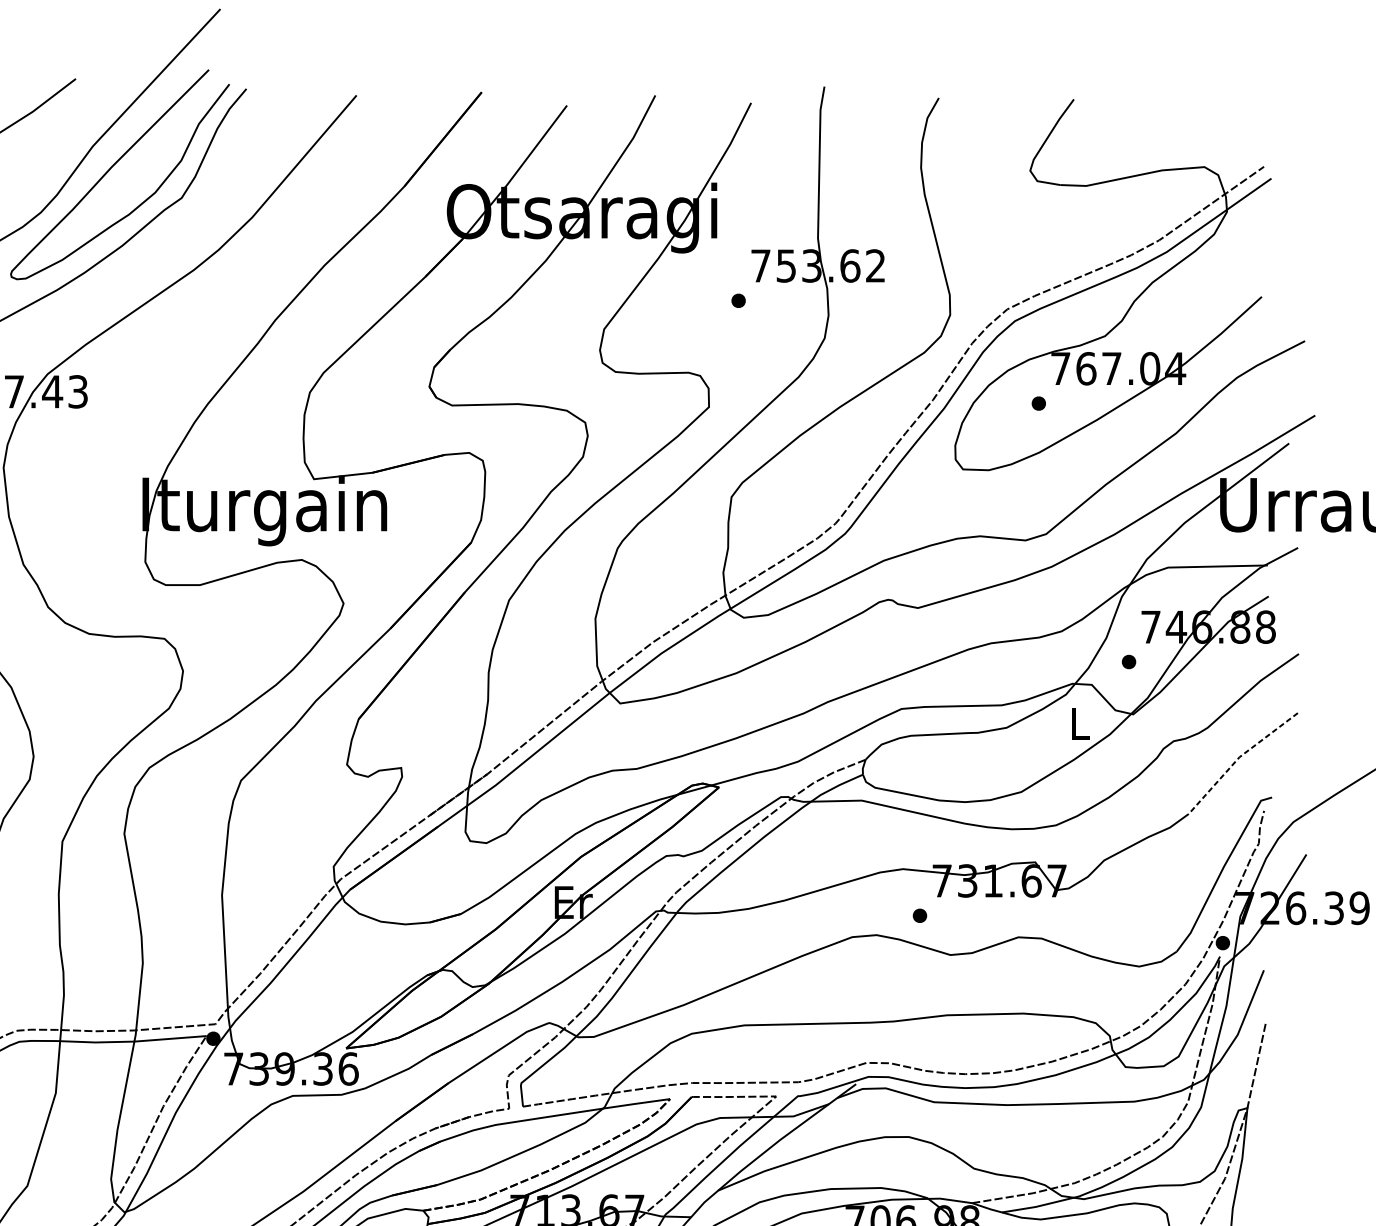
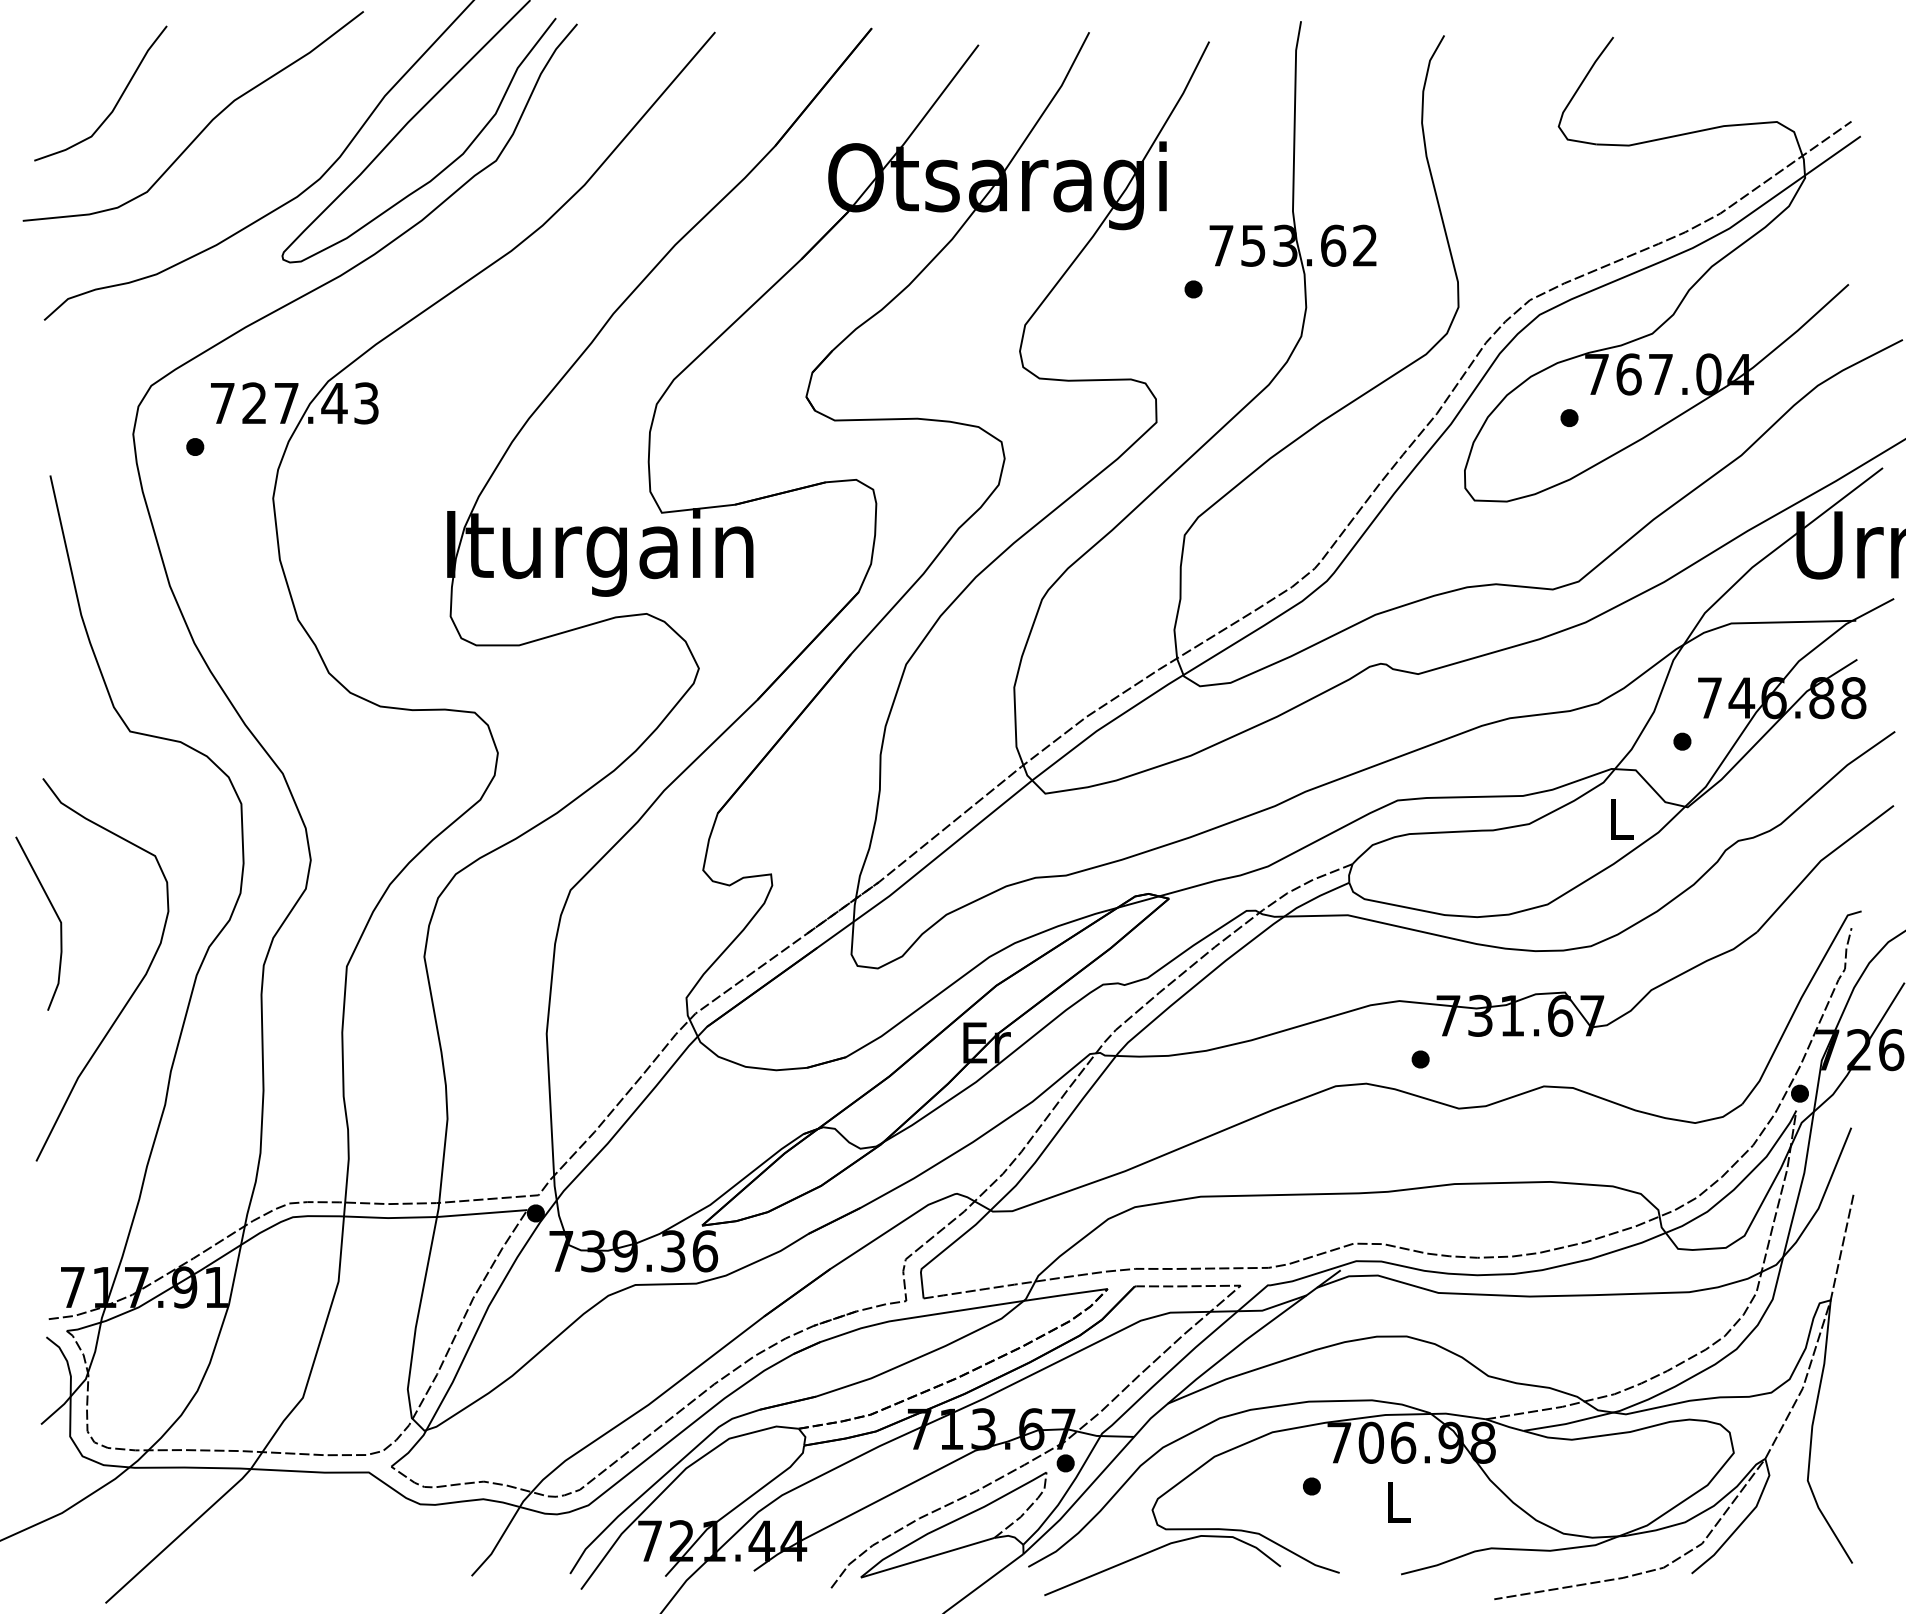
line: (1238, 758) -> (1819, 862), dashed -> solid

